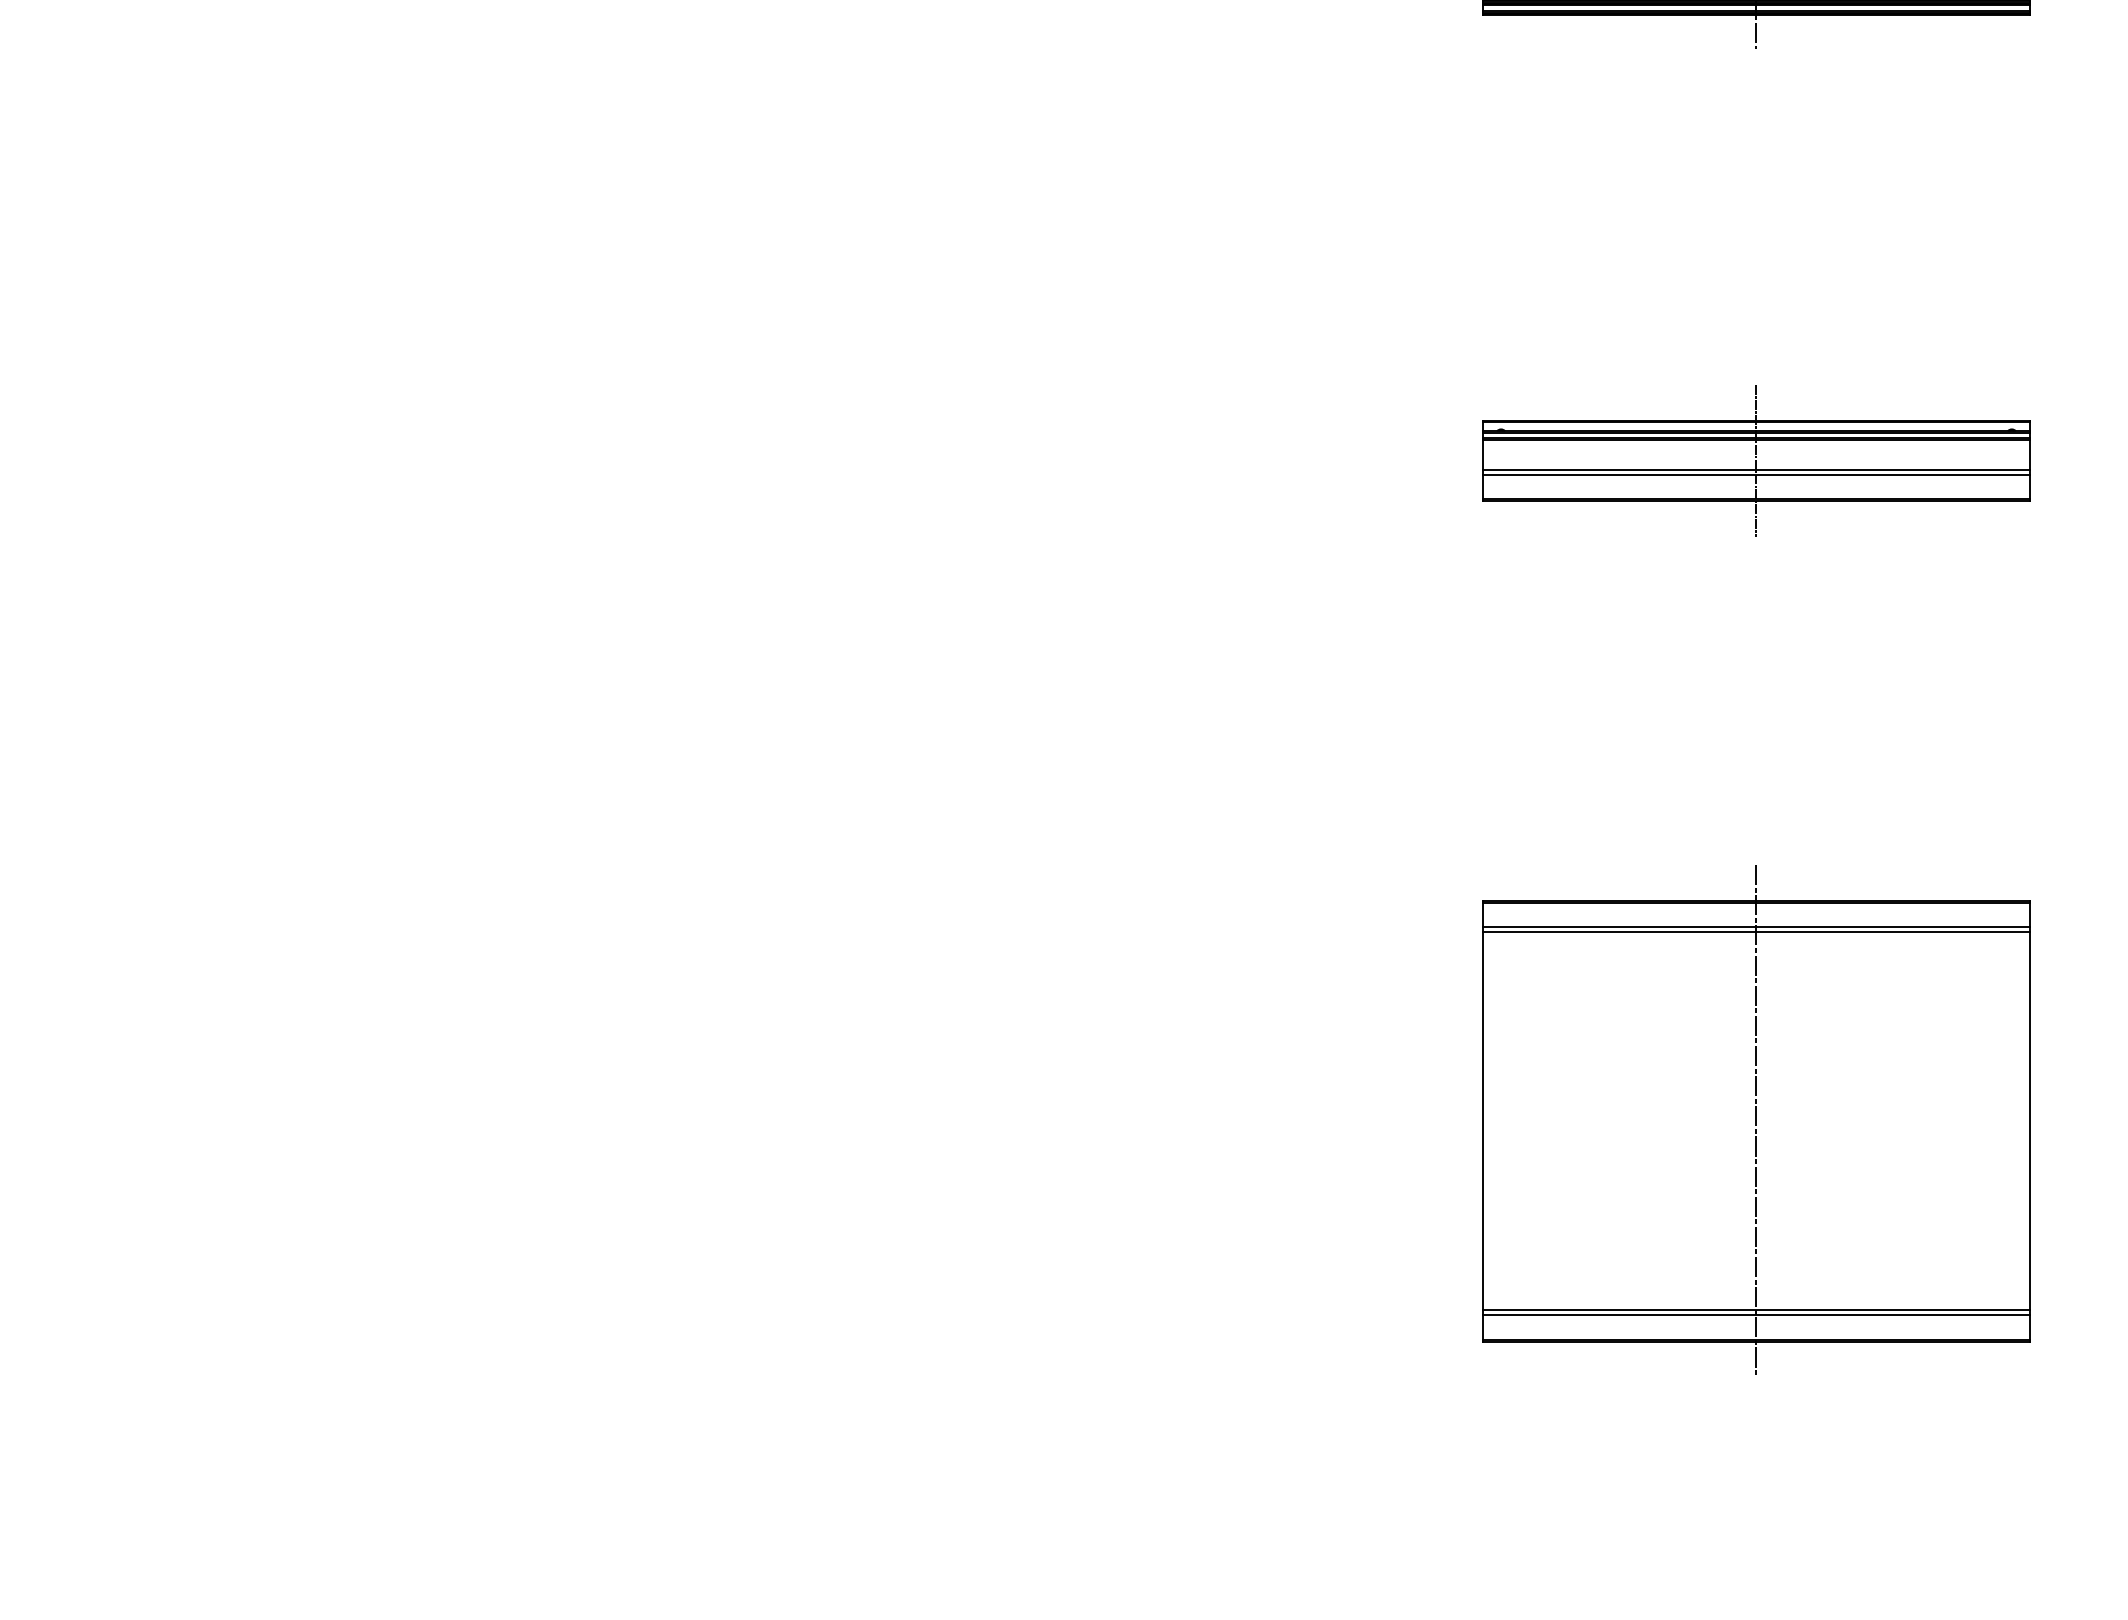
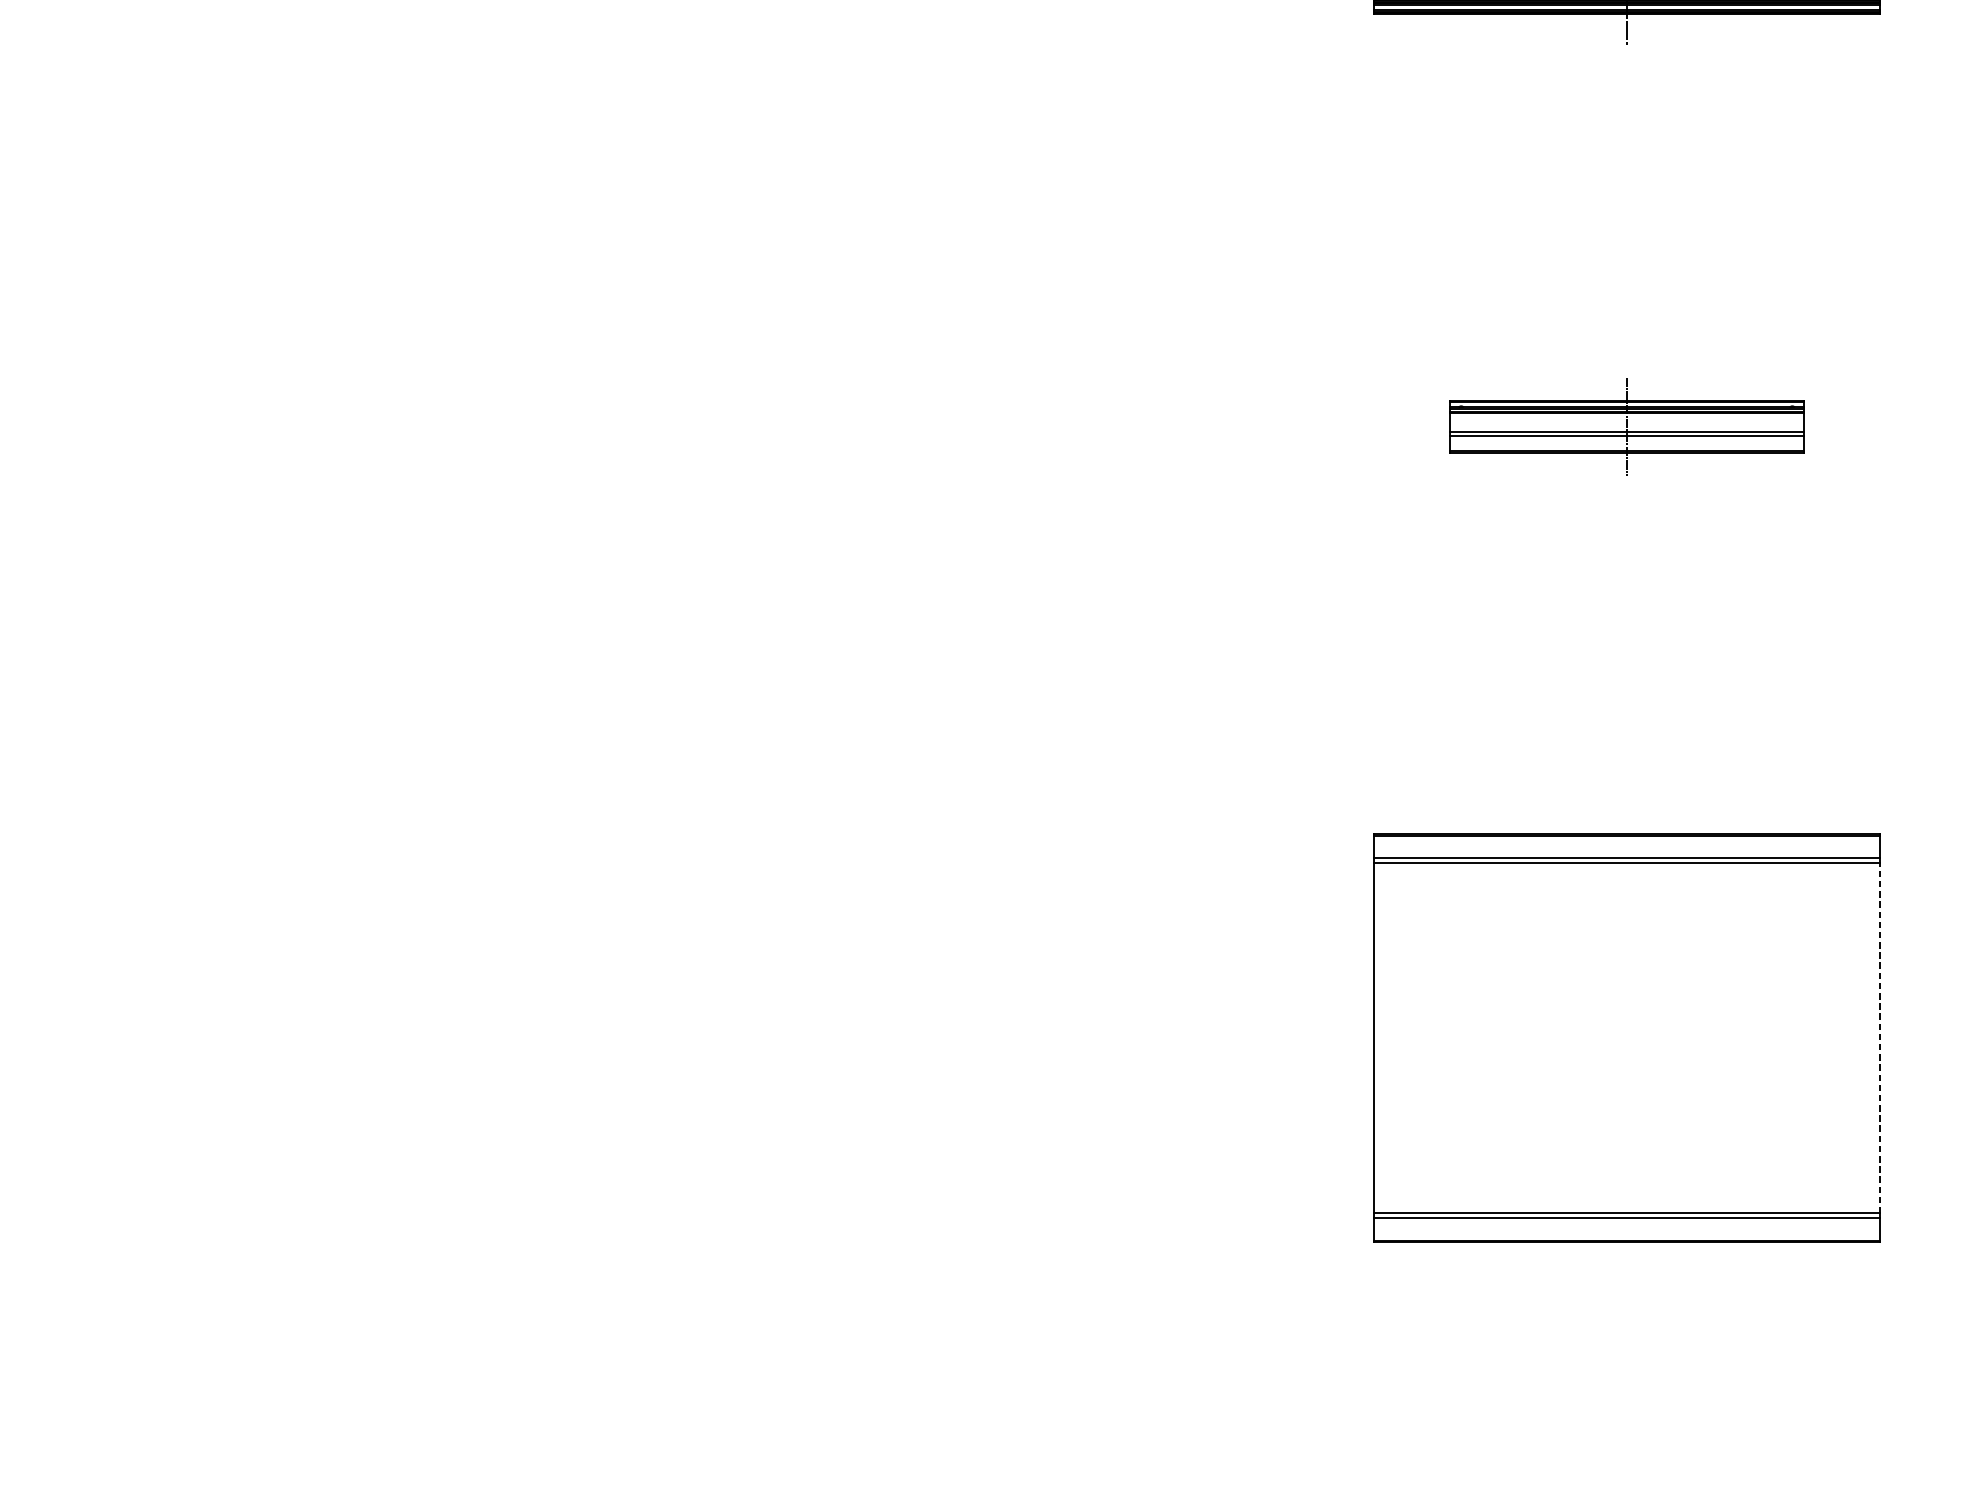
part: (1756, 460) -> (1626, 426), size x0.7
line: (2029, 1120) -> (1879, 1037), solid -> dashed
line: (1756, 1121) -> (1626, 1038), removed

